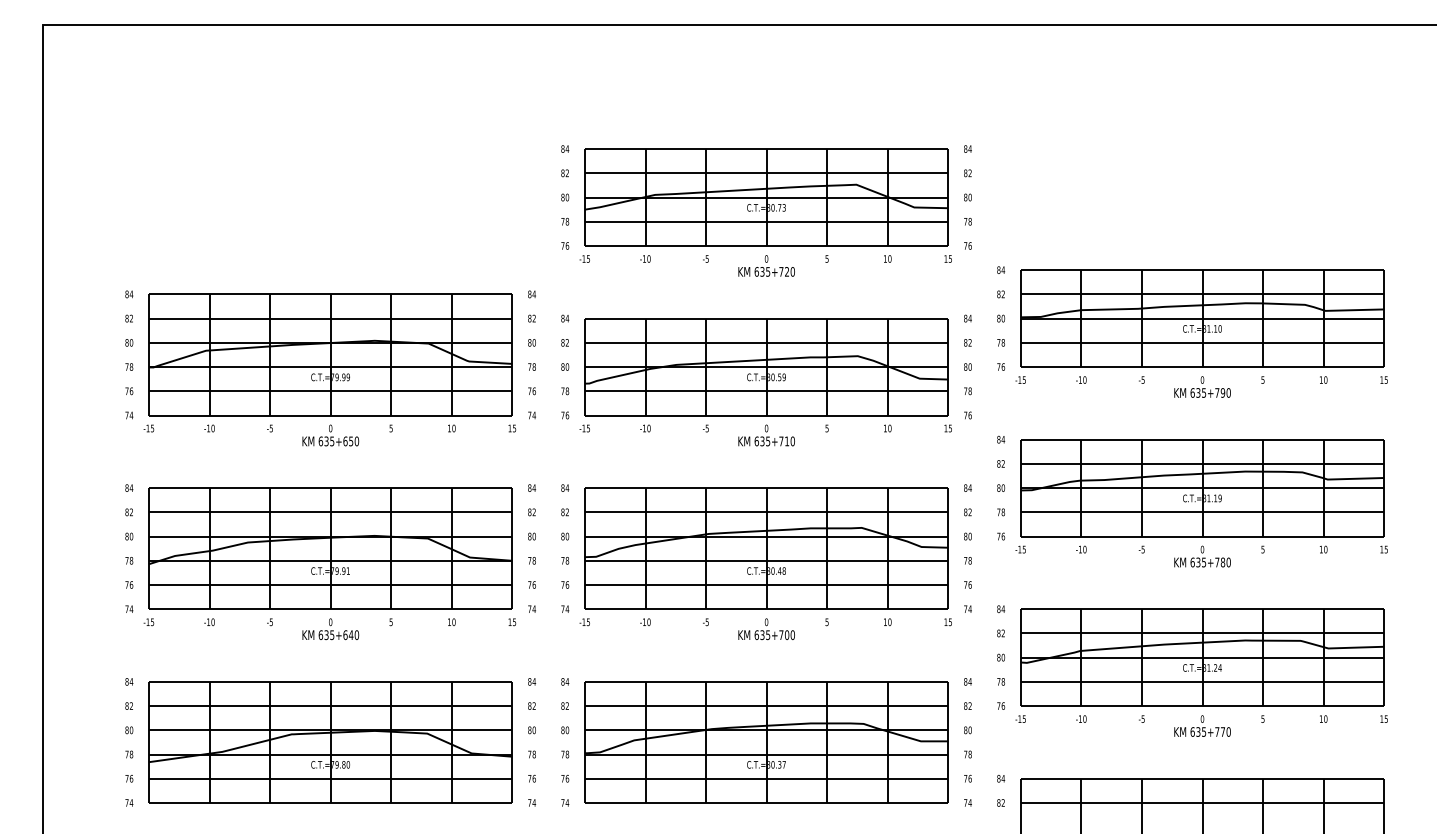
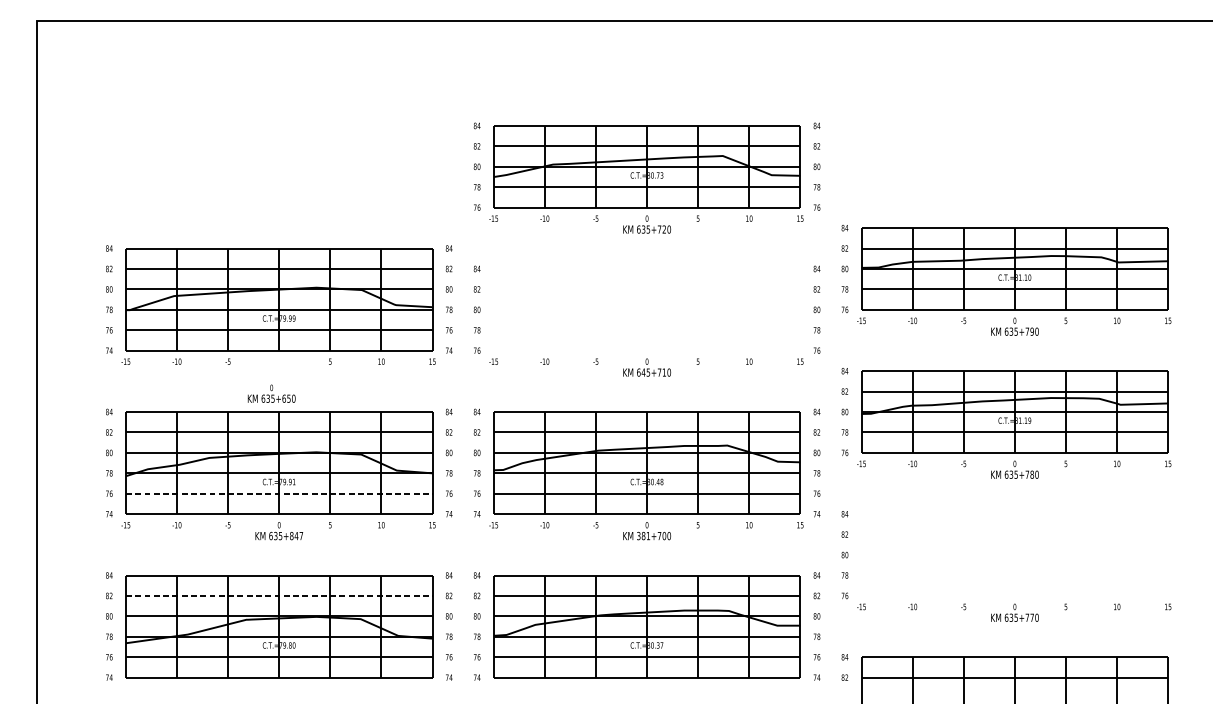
part: (766, 367) -> (647, 310), removed
text: (330, 435) -> (271, 393), moved
text: (762, 441) -> (643, 372), 635+710 -> 645+710
line: (330, 585) -> (279, 494), solid -> dashed
text: (351, 635) -> (296, 536), 635+640 -> 635+847
text: (762, 635) -> (643, 536), 635+700 -> 381+700
part: (1202, 657) -> (1014, 554), removed
line: (330, 706) -> (279, 596), solid -> dashed

